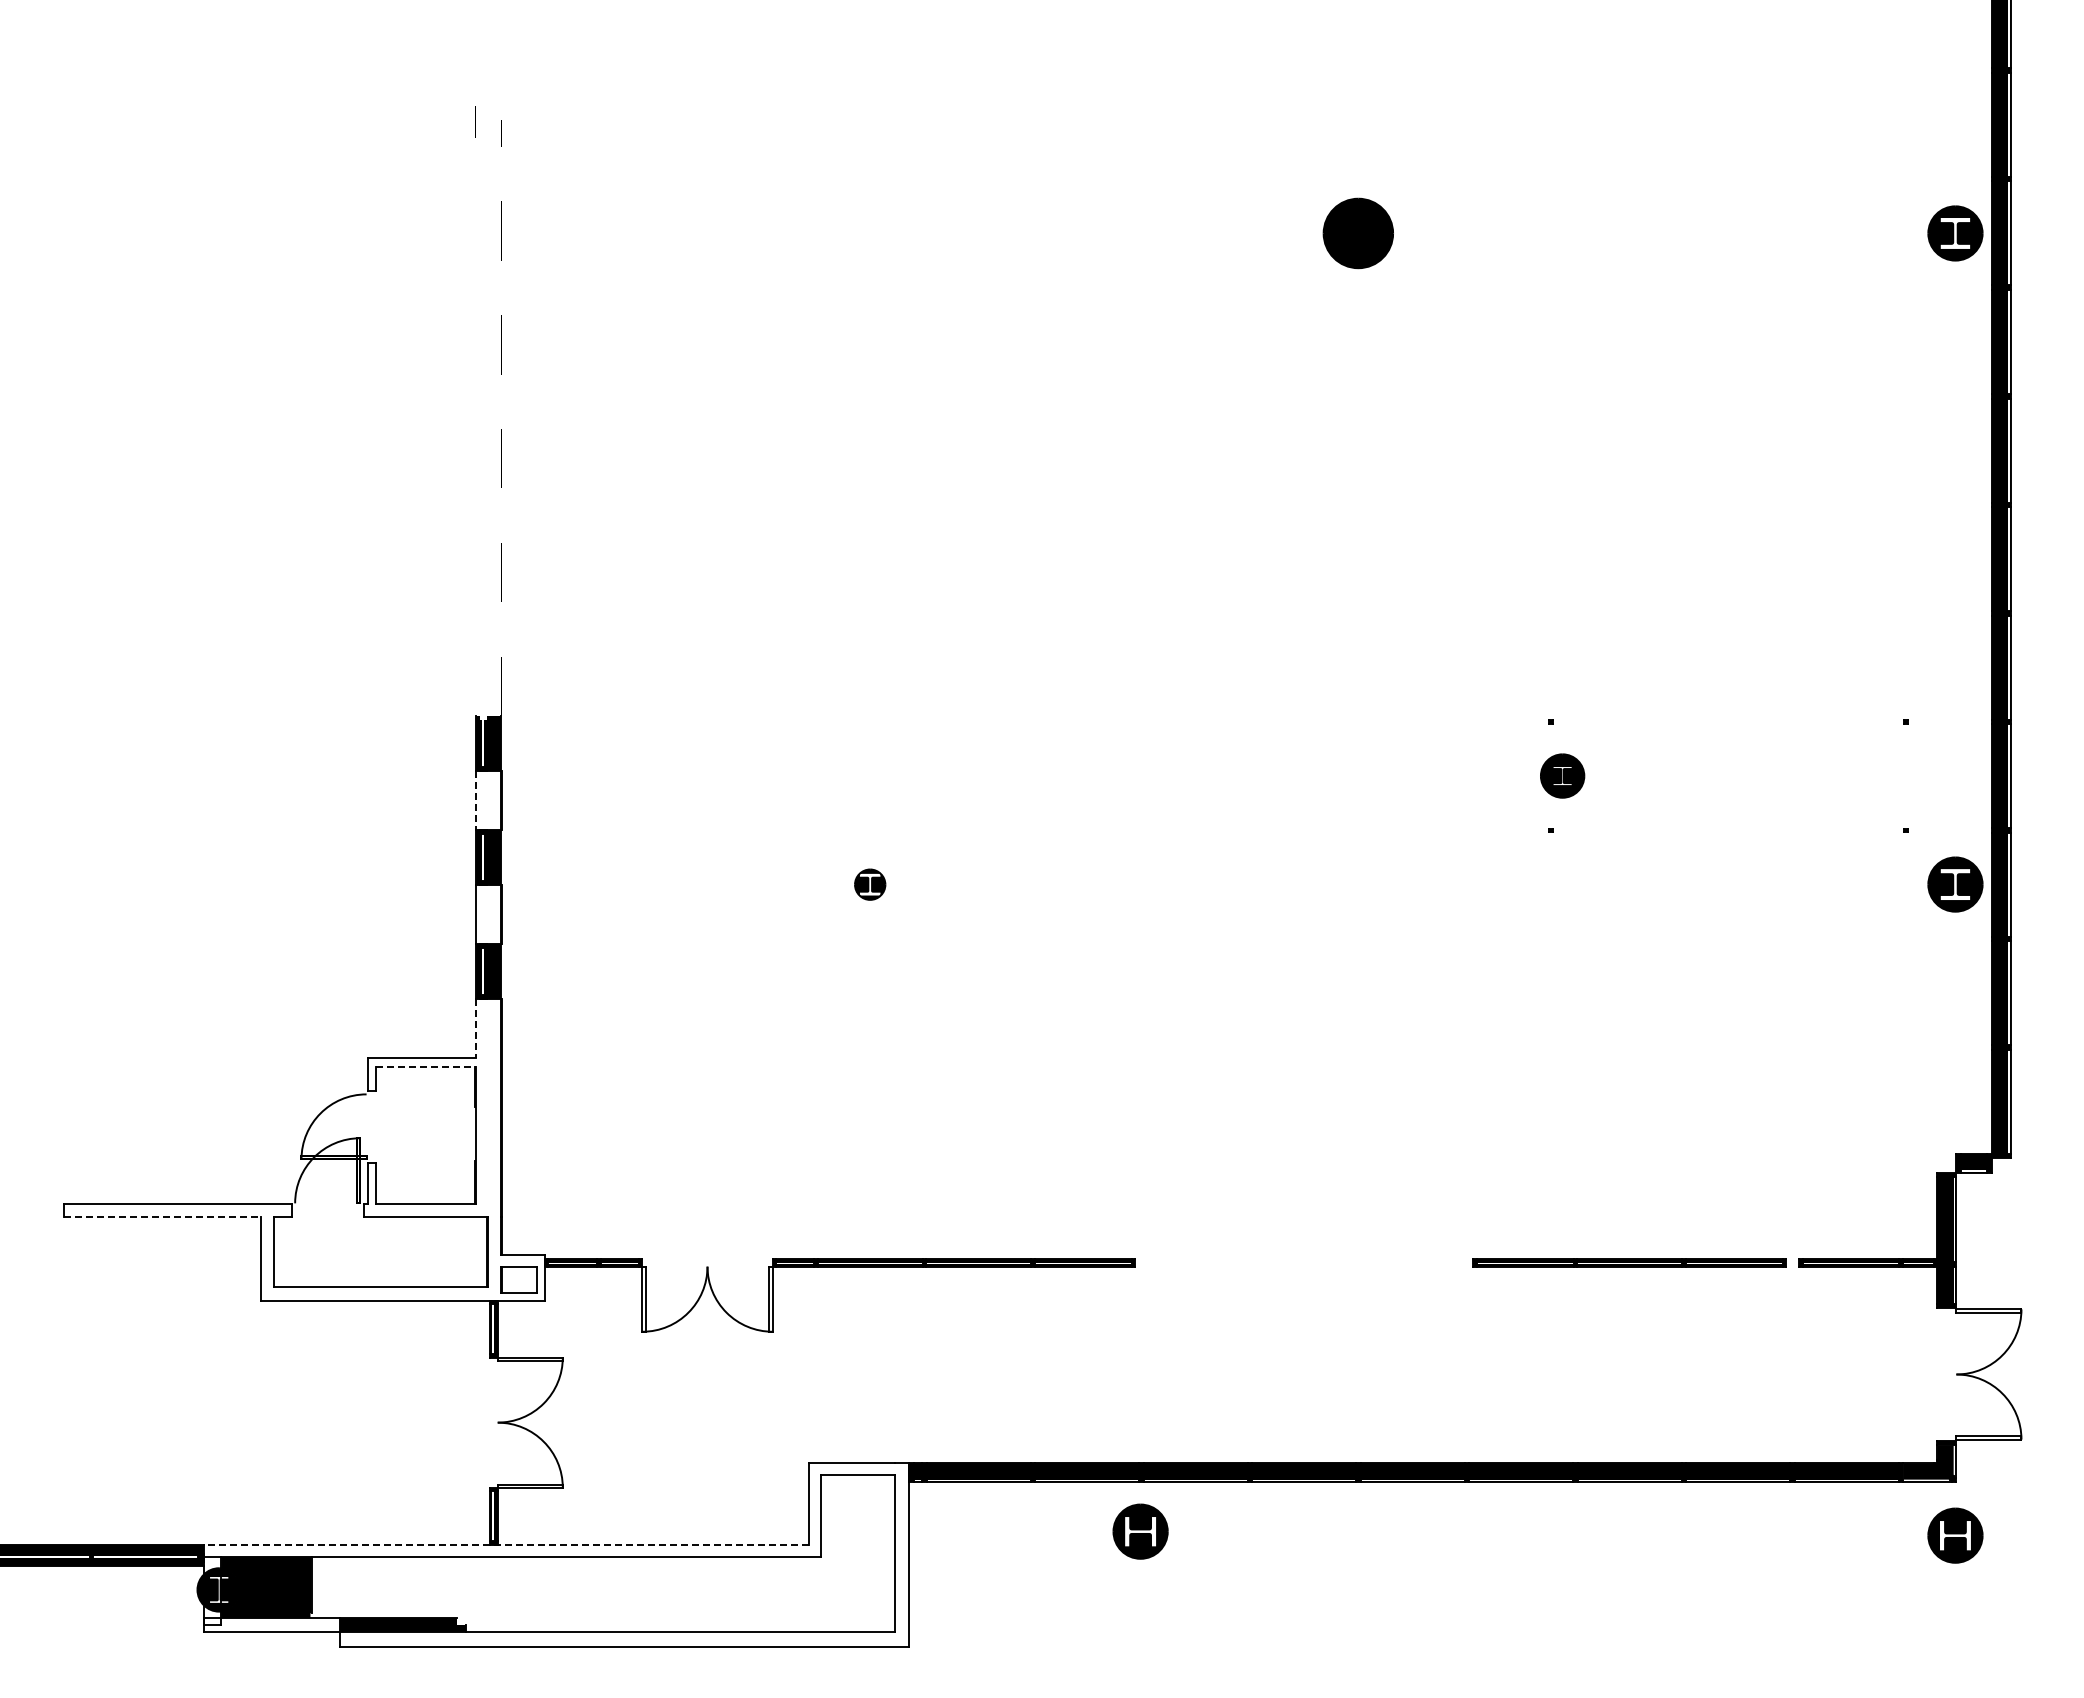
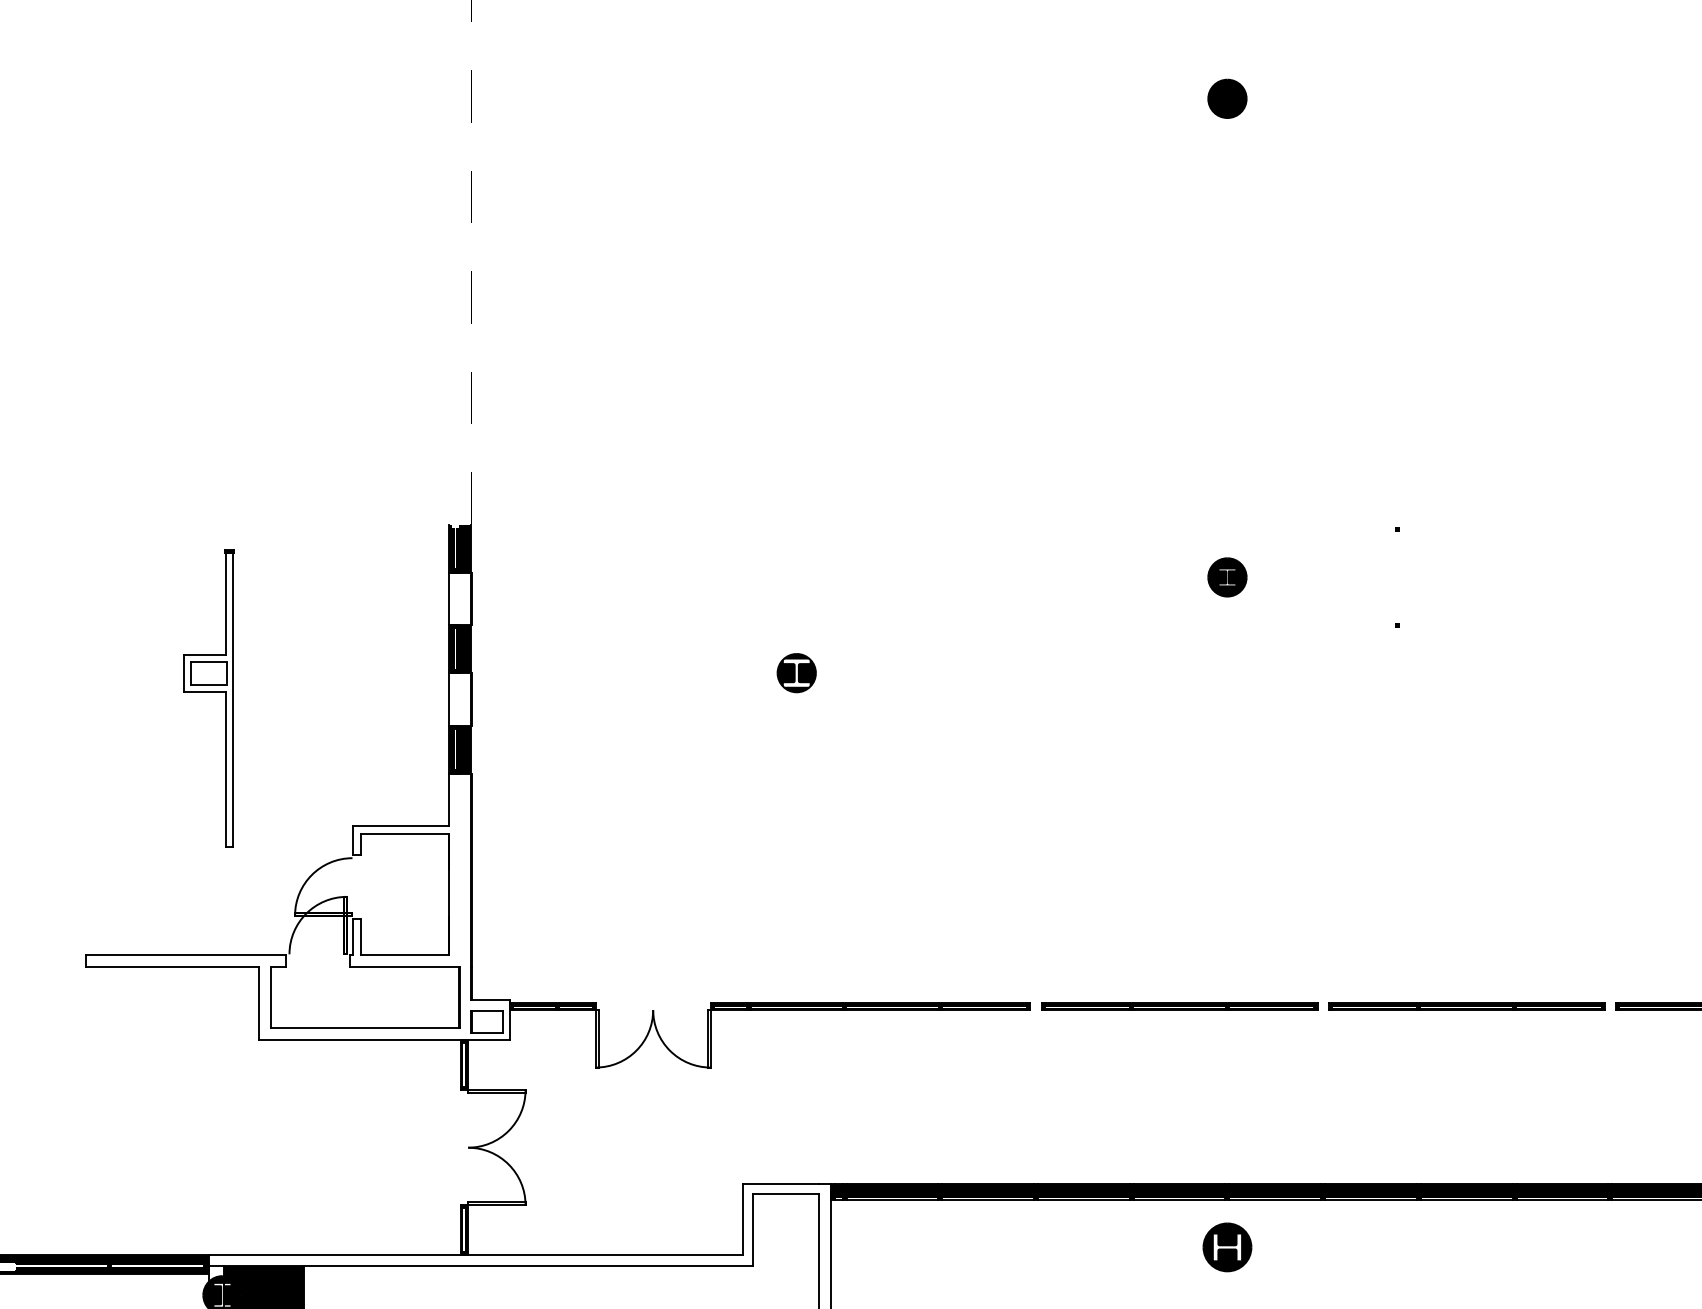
part: (1358, 233) -> (1227, 98), size x0.62
part: (1562, 775) -> (1227, 576), moved
line: (476, 800) -> (449, 598), dashed -> solid
part: (869, 884) -> (796, 673), size x1.43
part: (204, 905) -> (209, 691), added
line: (476, 1028) -> (449, 800), dashed -> solid
line: (426, 1067) -> (405, 834), dashed -> solid
line: (163, 1217) -> (173, 966), dashed -> solid
part: (1304, 1262) -> (1179, 1006), added
part: (1140, 1531) -> (1227, 1247), moved
line: (505, 1544) -> (475, 1255), dashed -> solid

